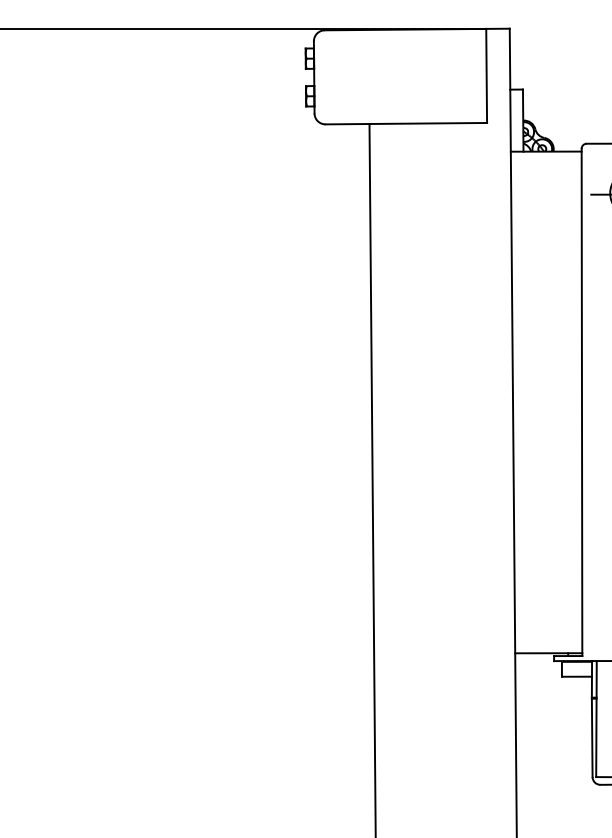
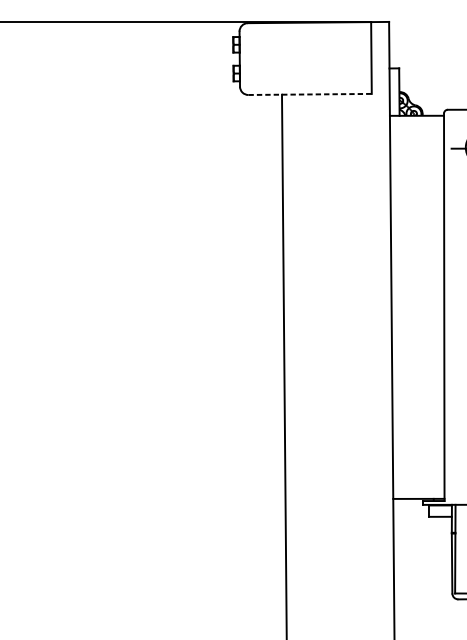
line: (406, 123) -> (310, 94), solid -> dashed

